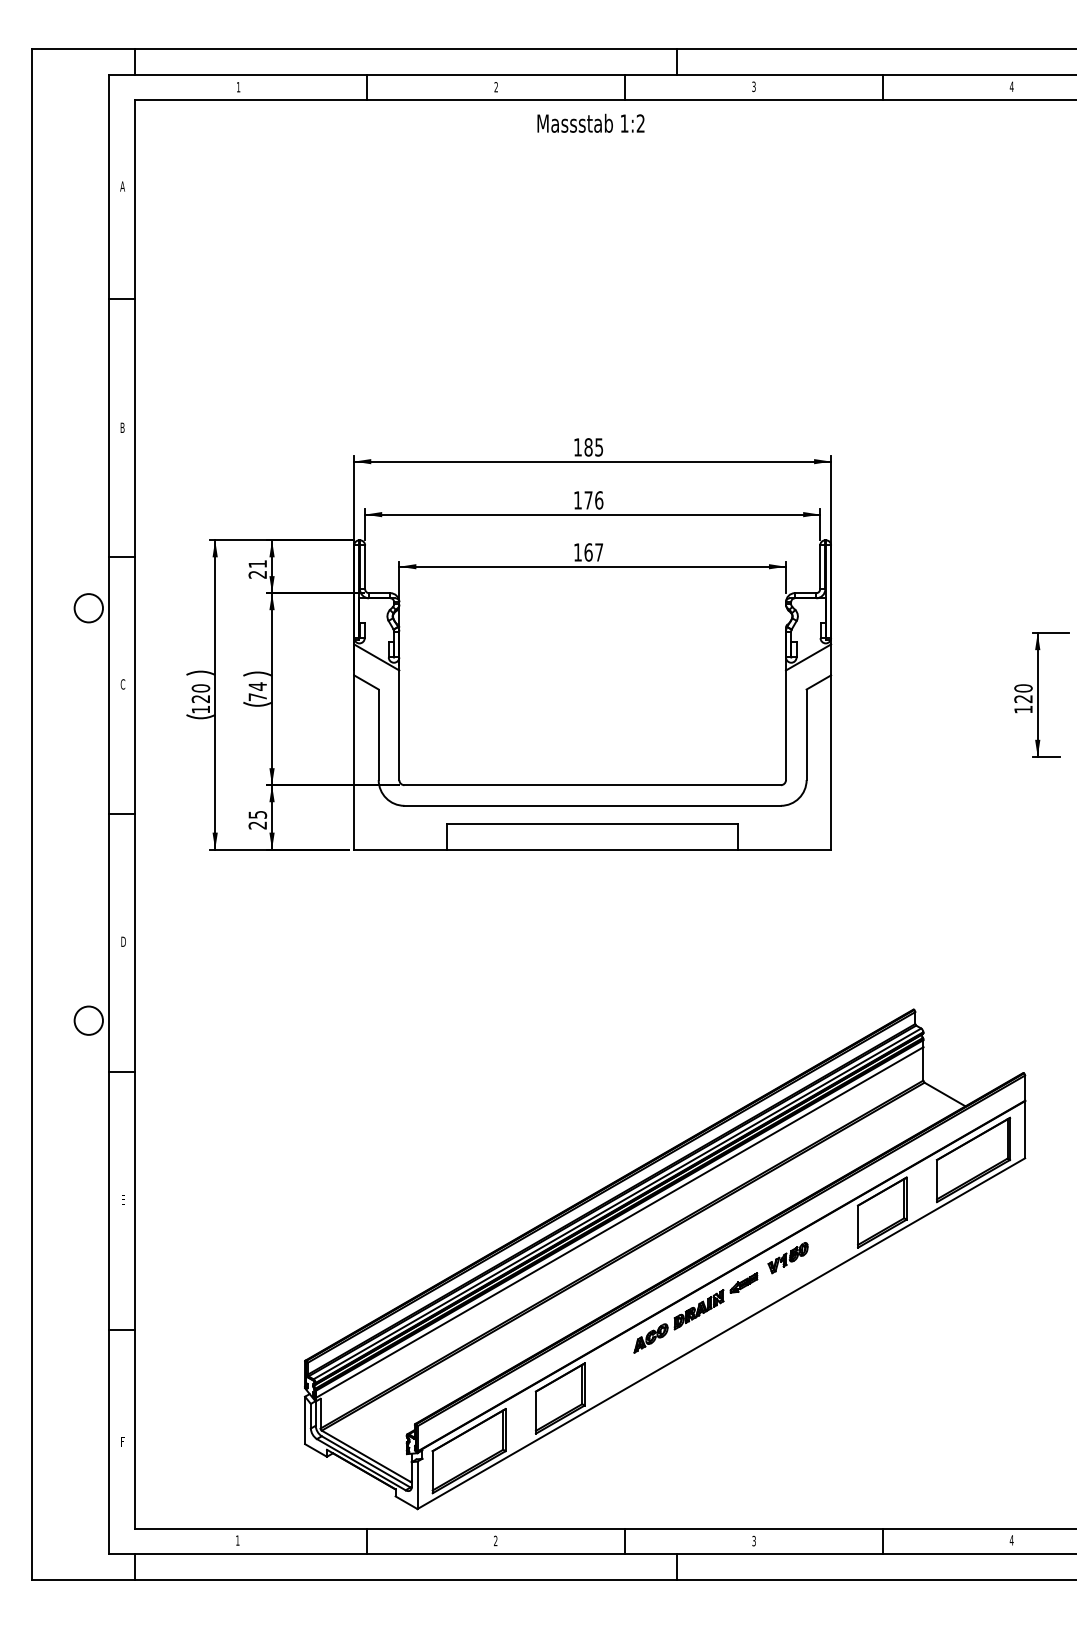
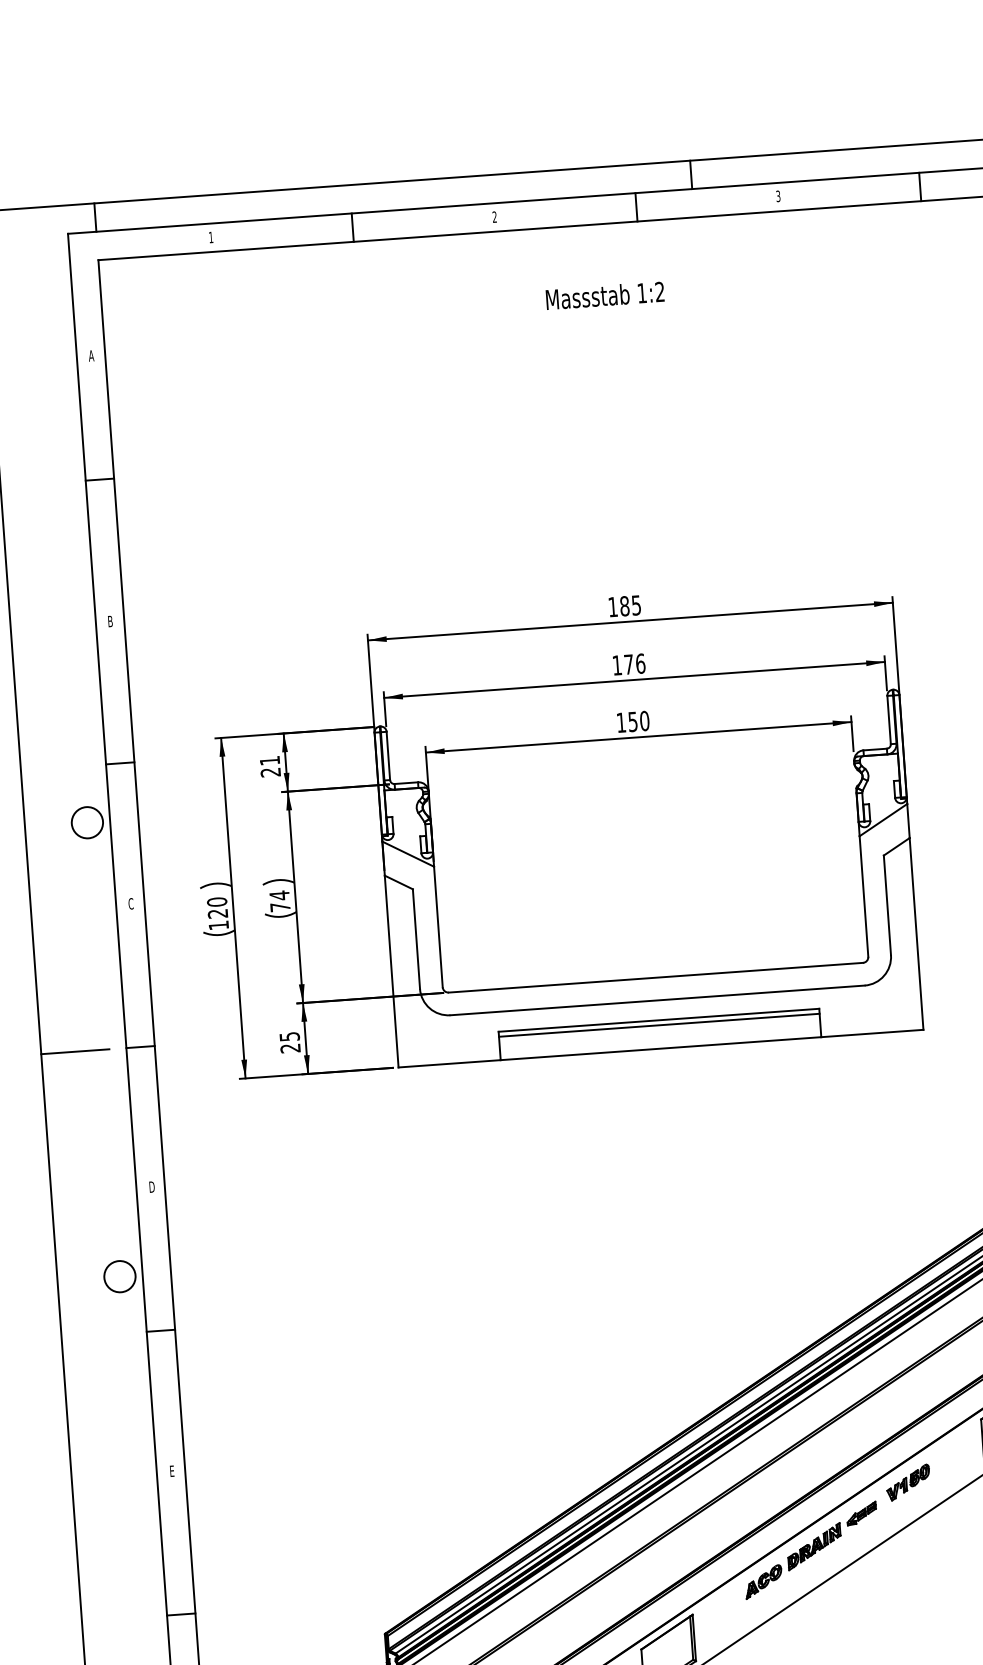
text: (590, 122) -> (604, 294), moved
text: (593, 552) -> (638, 721), 167 -> 150
line: (62, 814) -> (74, 1051), added
line: (592, 828) -> (659, 1025), added

